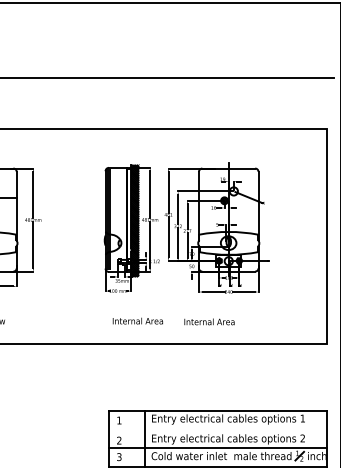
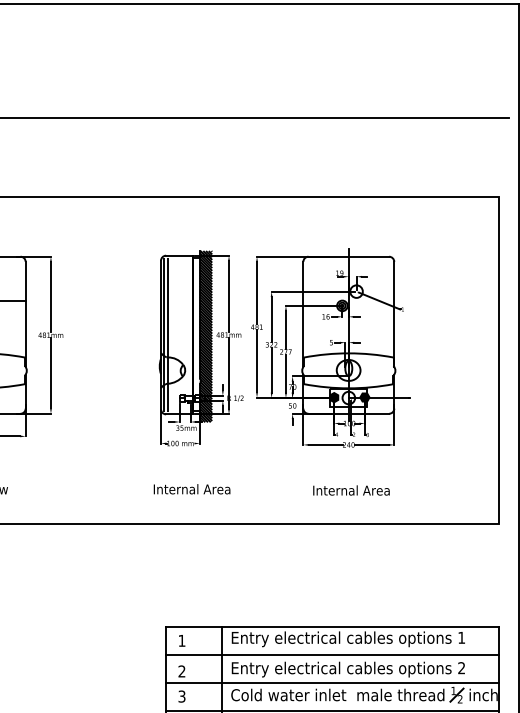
text: (137, 320) -> (191, 488), moved
text: (209, 321) -> (351, 489), moved
line: (217, 429) -> (331, 654), added

